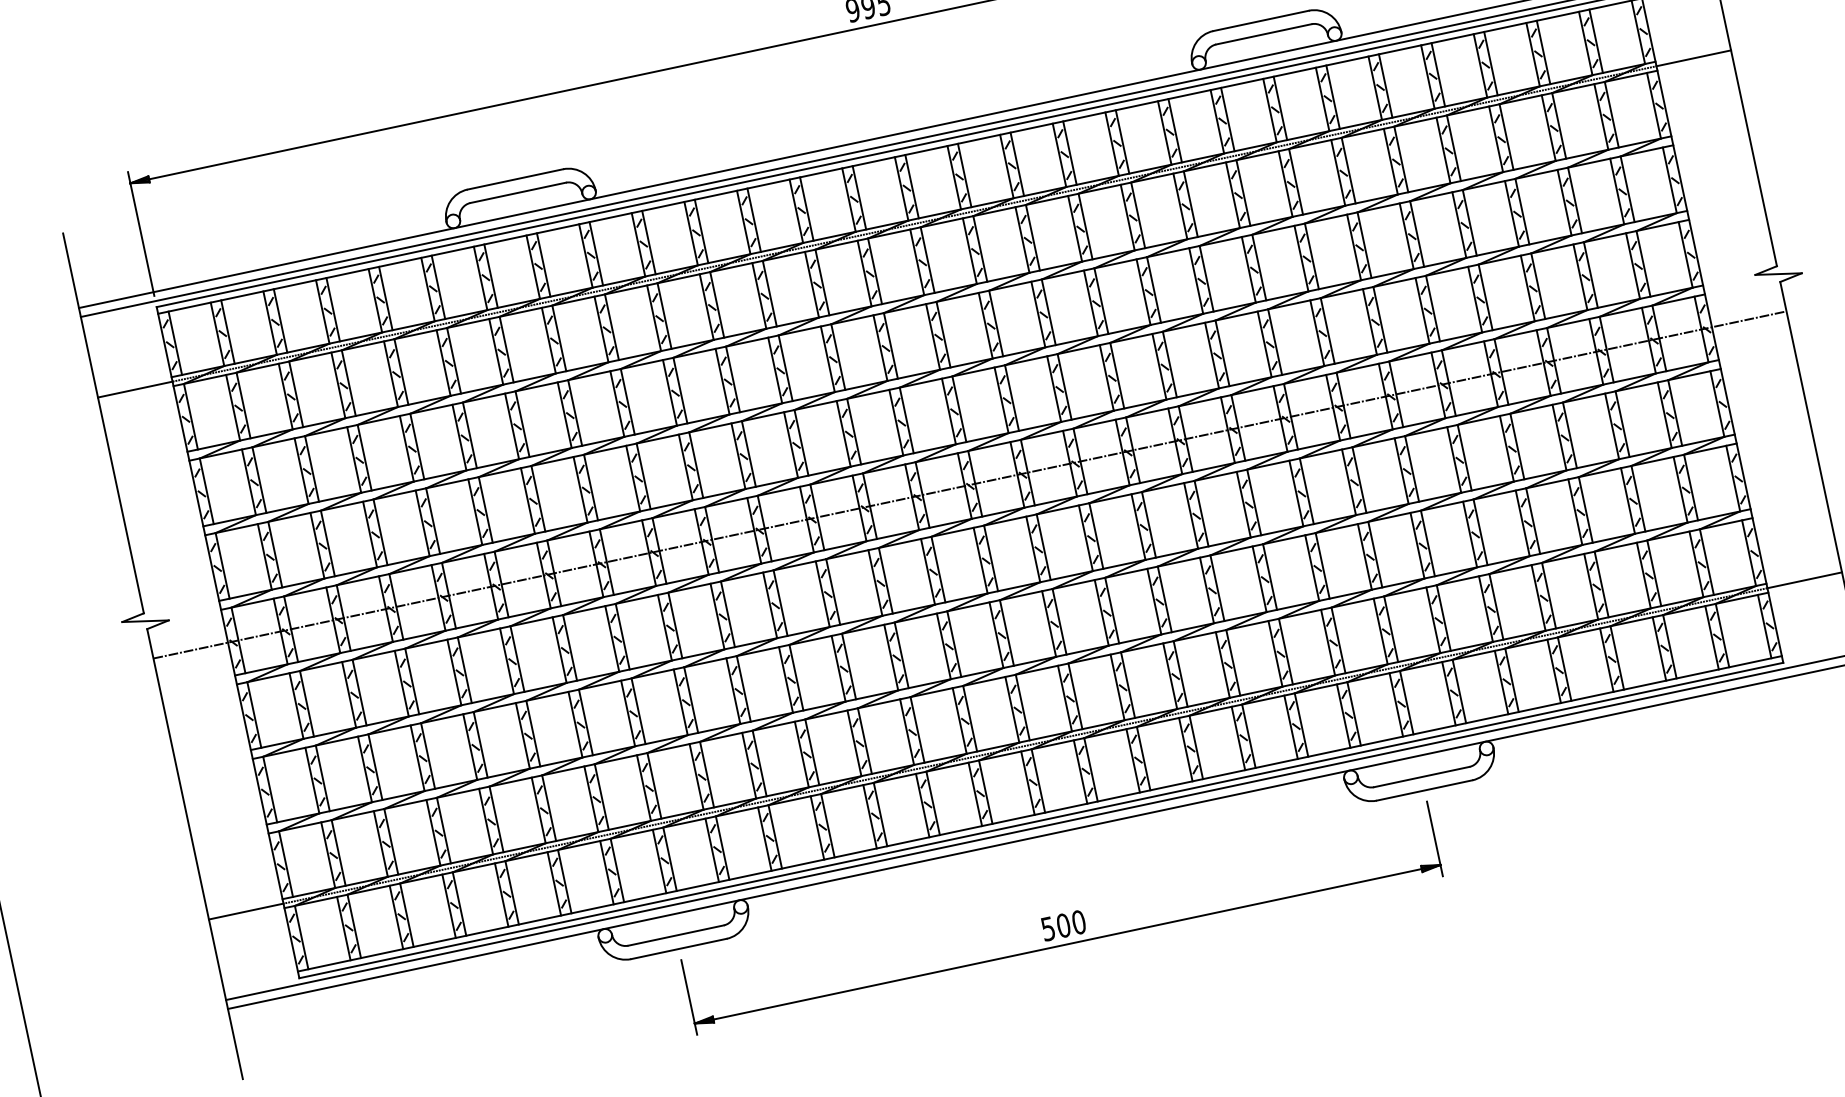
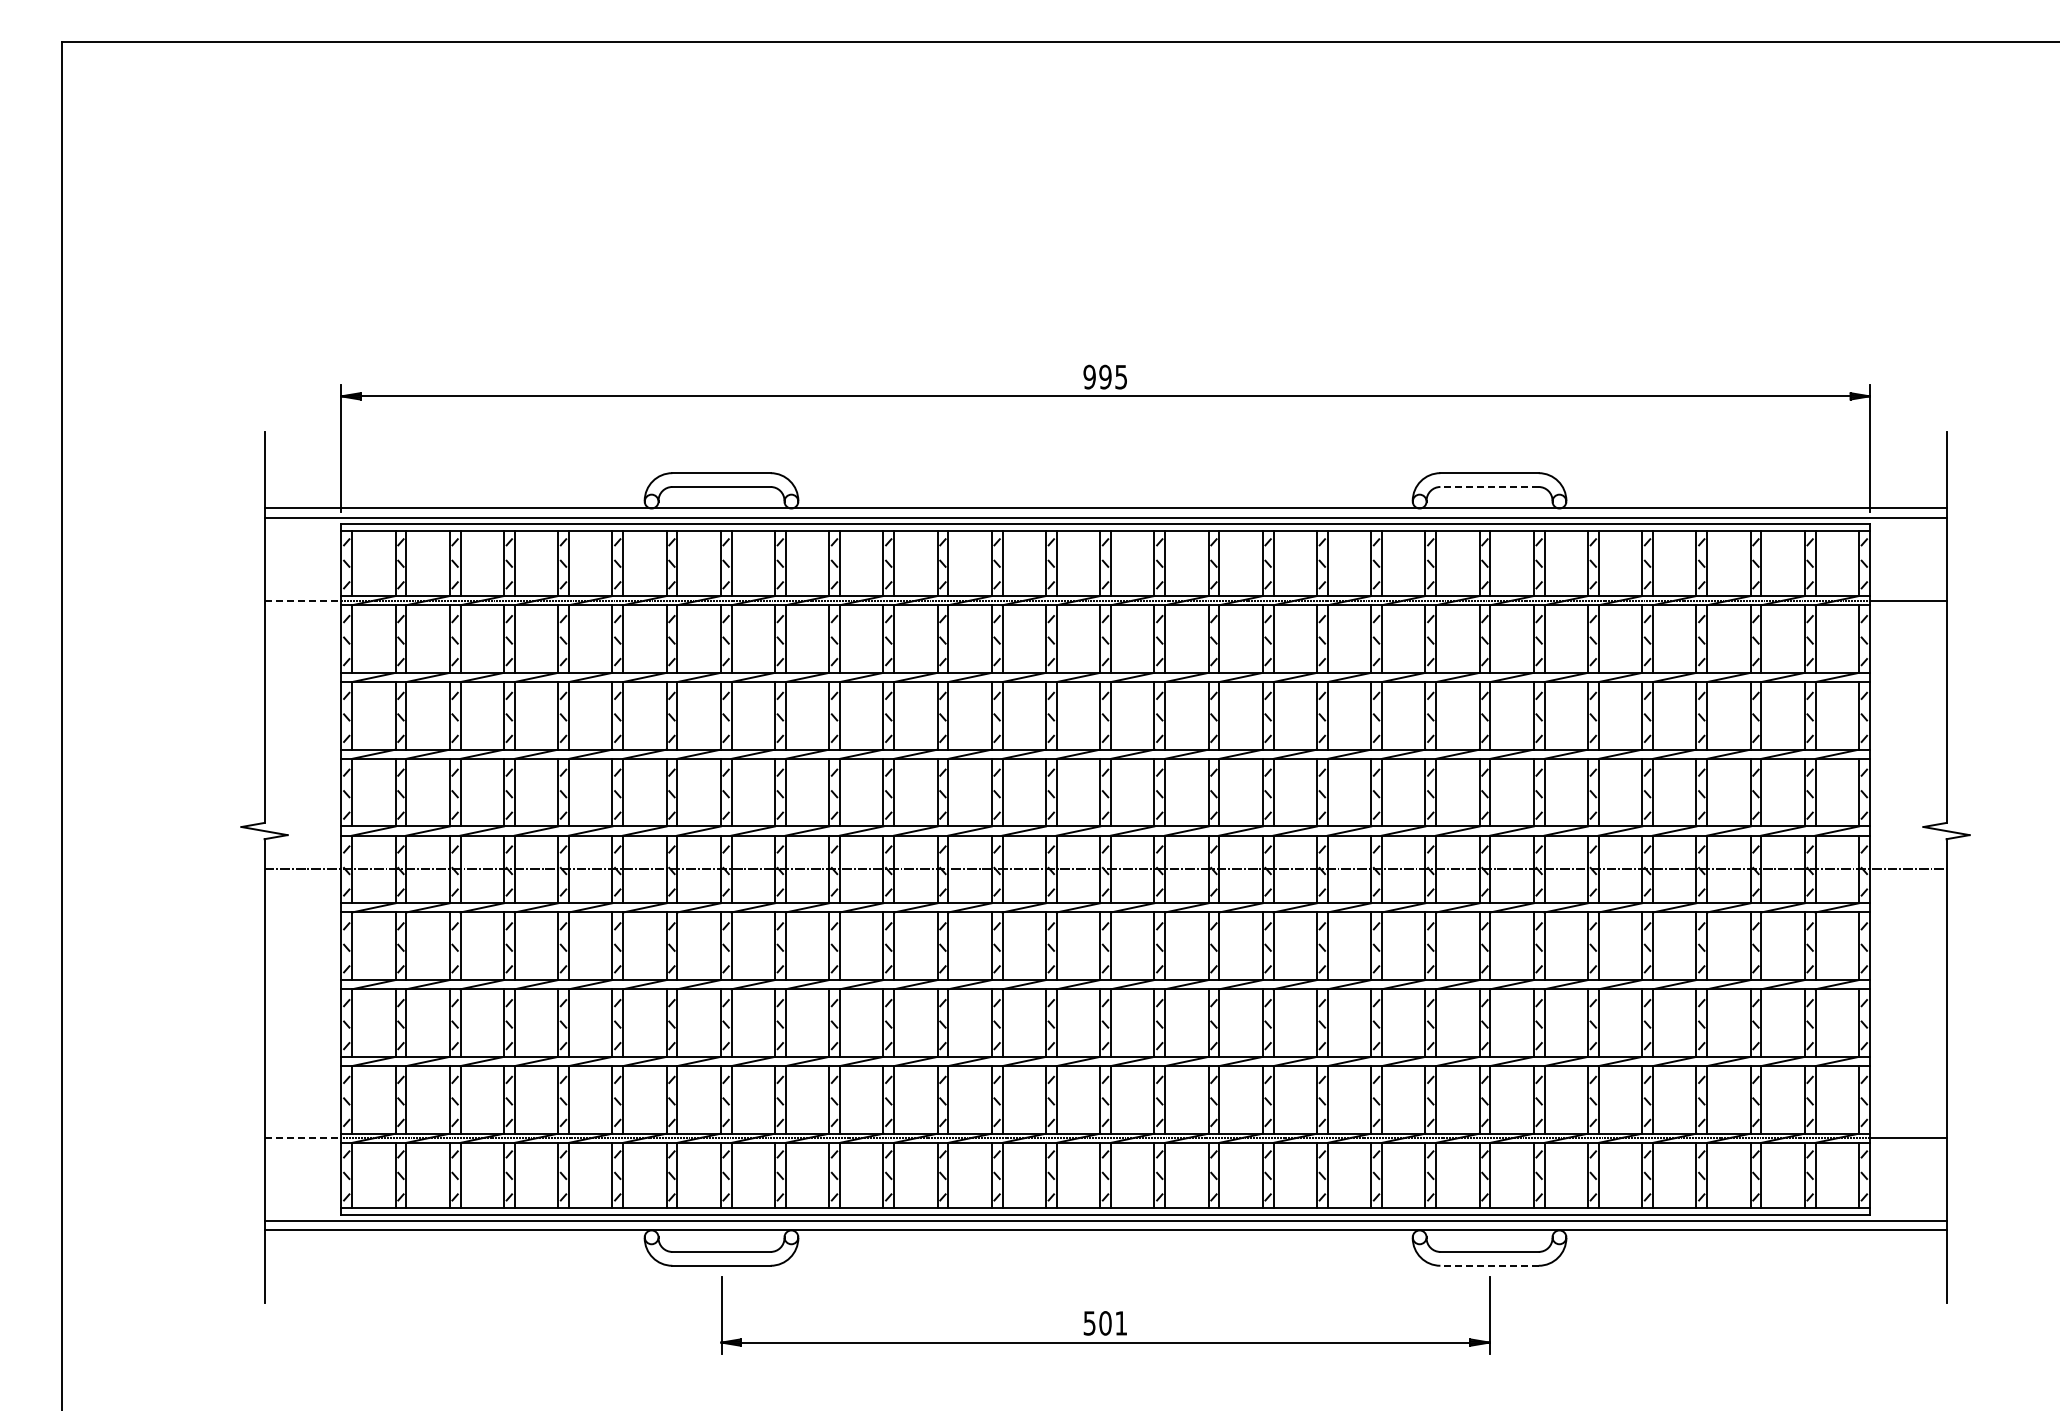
line: (1263, 33) -> (1489, 486), solid -> dashed
line: (135, 389) -> (303, 600), solid -> dashed
line: (1424, 790) -> (1489, 1265), solid -> dashed
line: (246, 911) -> (303, 1138), solid -> dashed
text: (1079, 922) -> (1121, 1323), 500 -> 501

